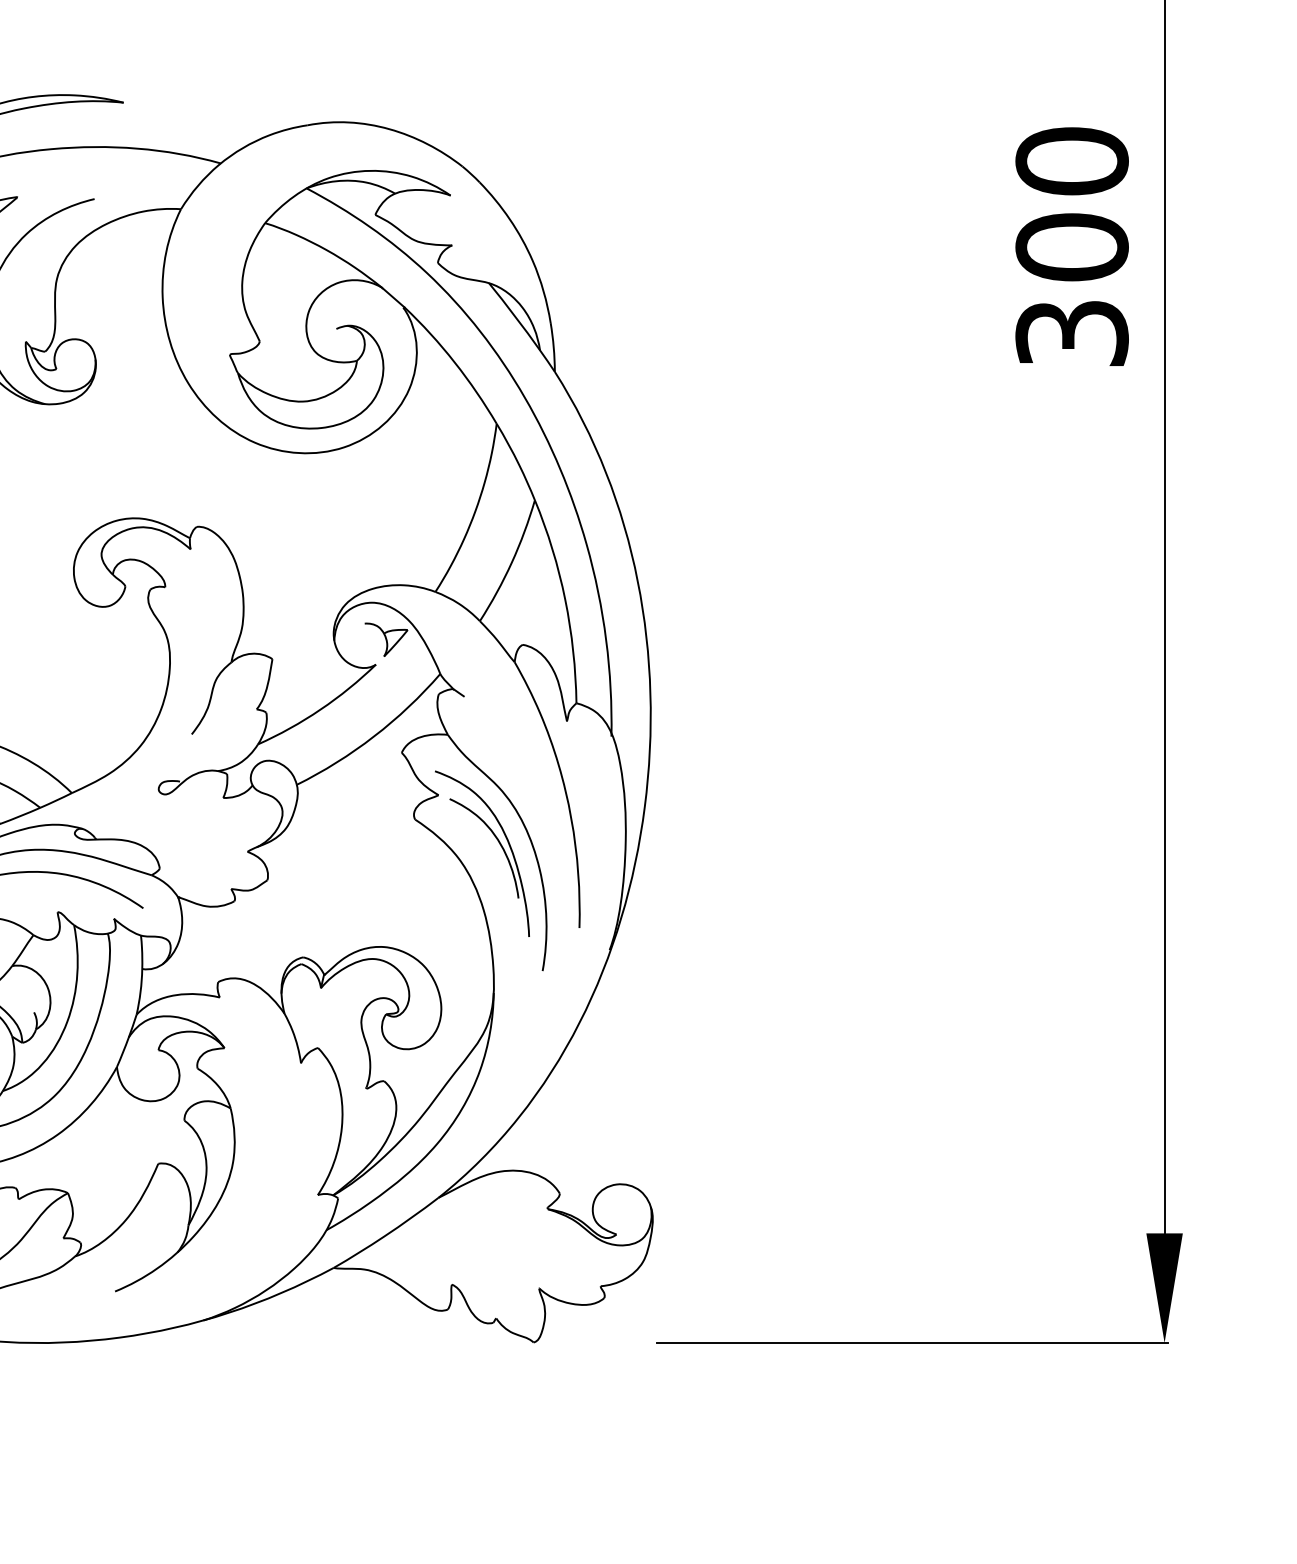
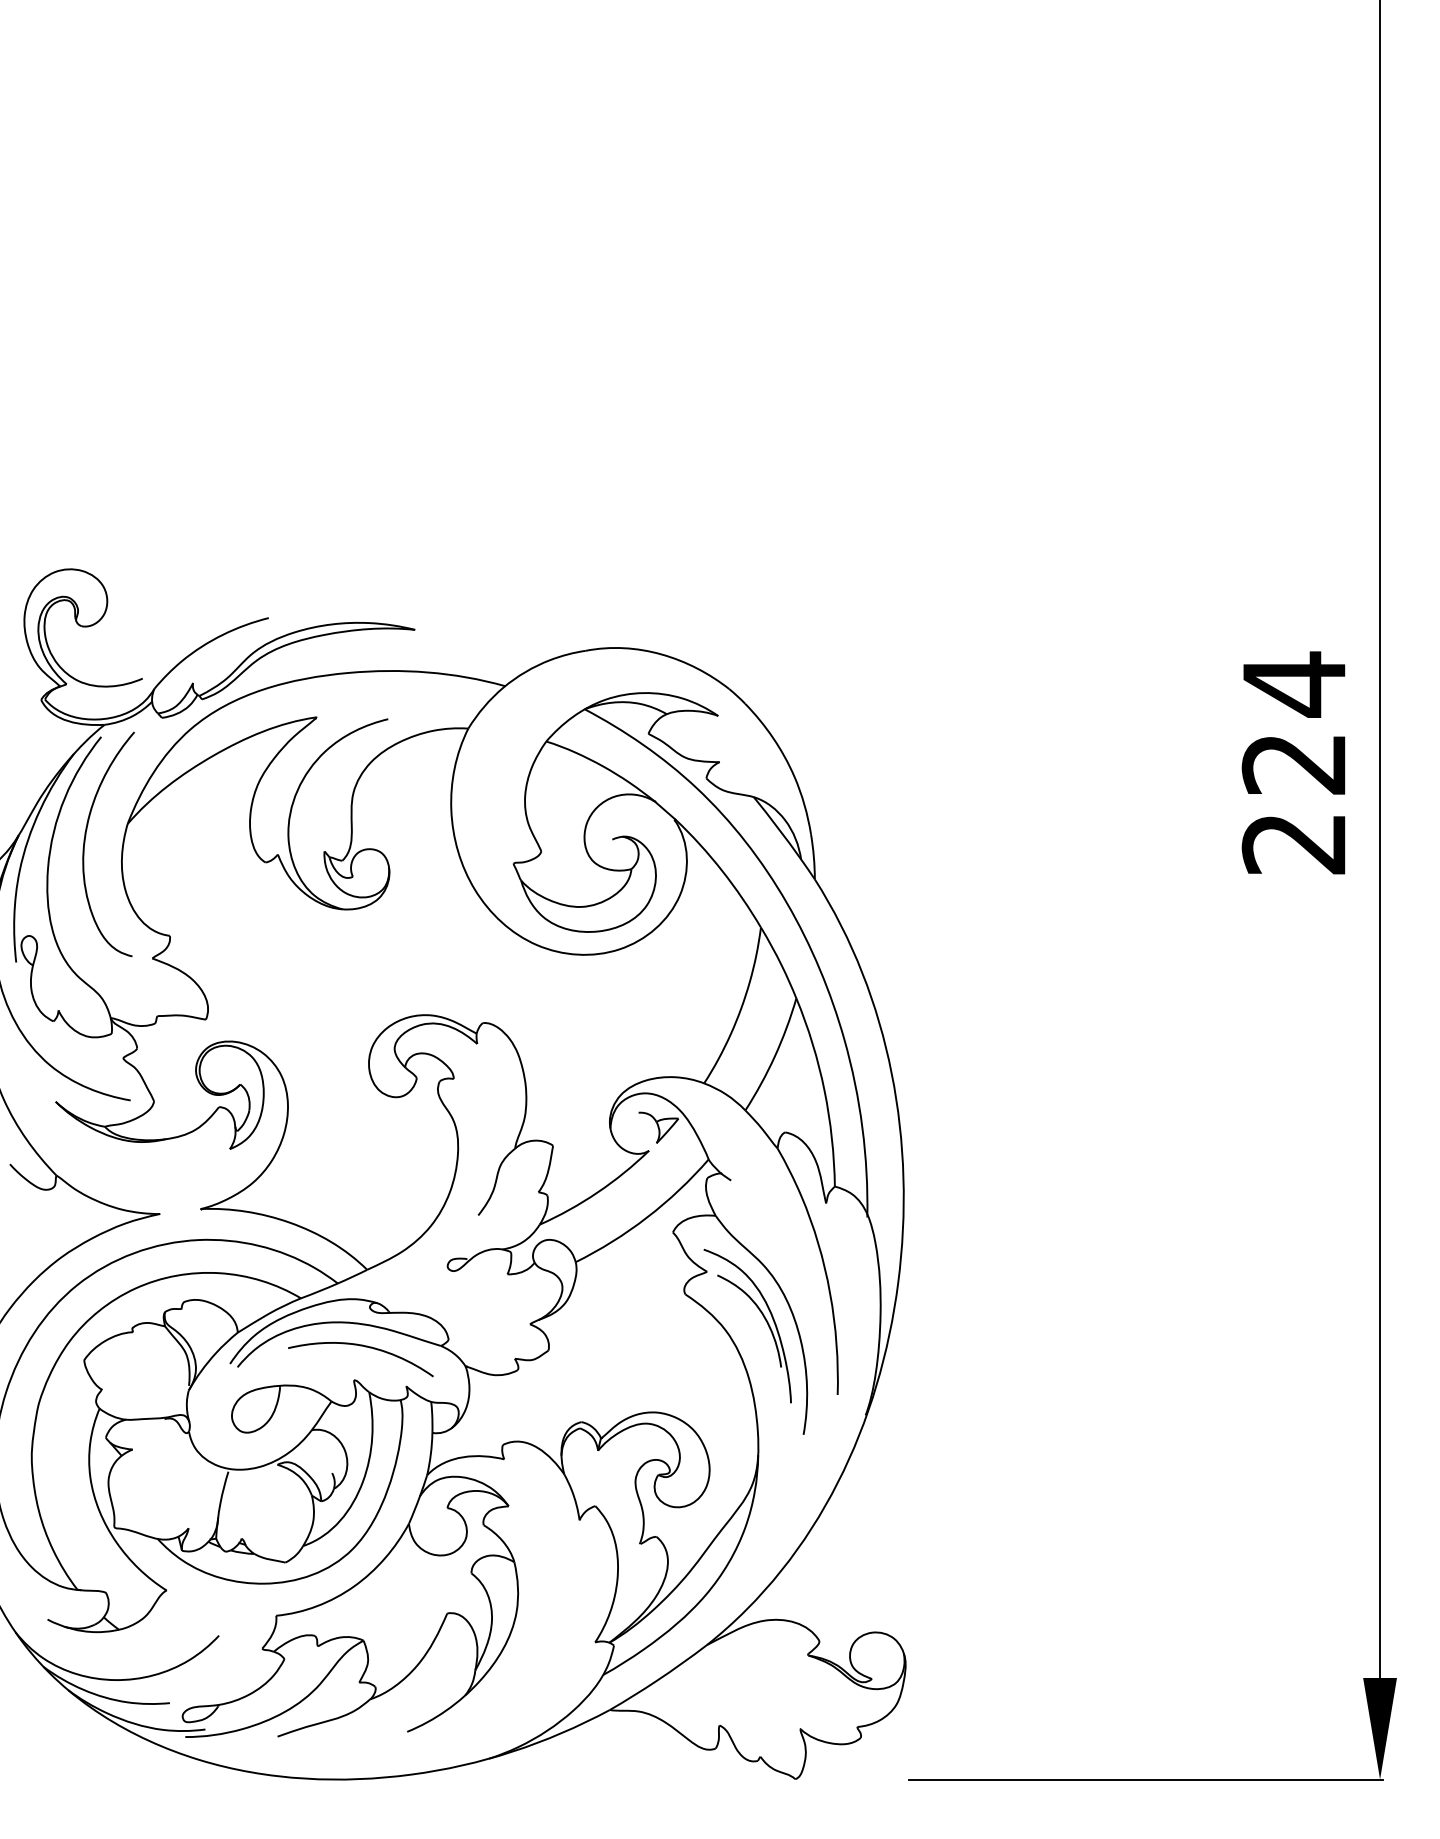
text: (1072, 245) -> (1294, 762), 300 -> 224

